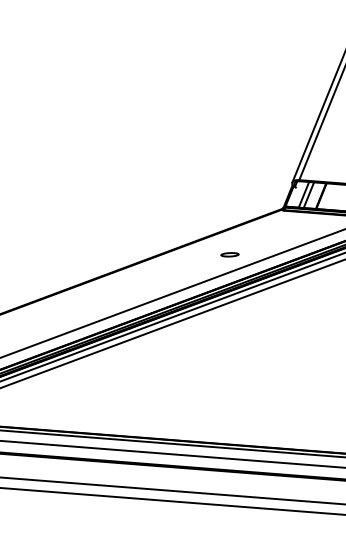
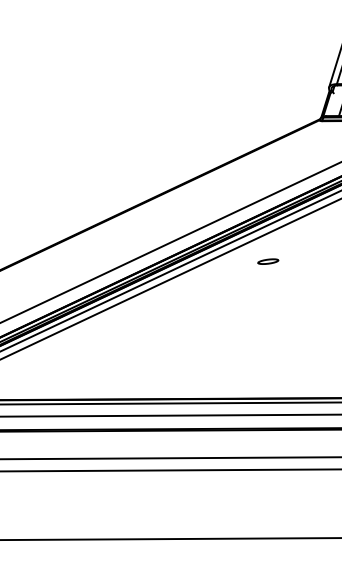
part: (229, 254) -> (267, 261), moved

